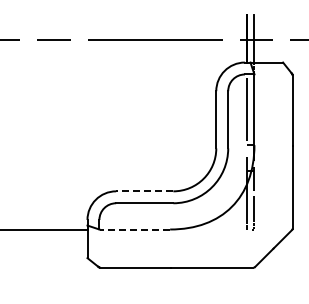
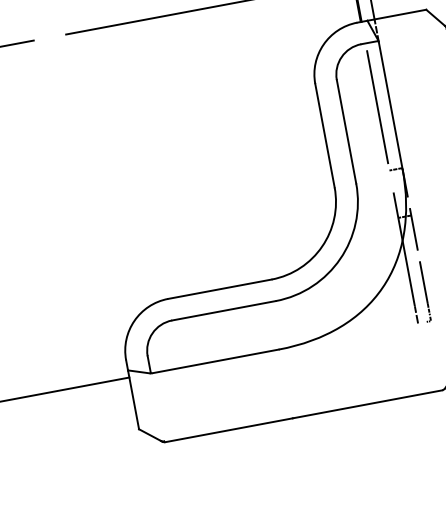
line: (144, 191) -> (219, 289), dashed -> solid
line: (135, 229) -> (216, 361), dashed -> solid

